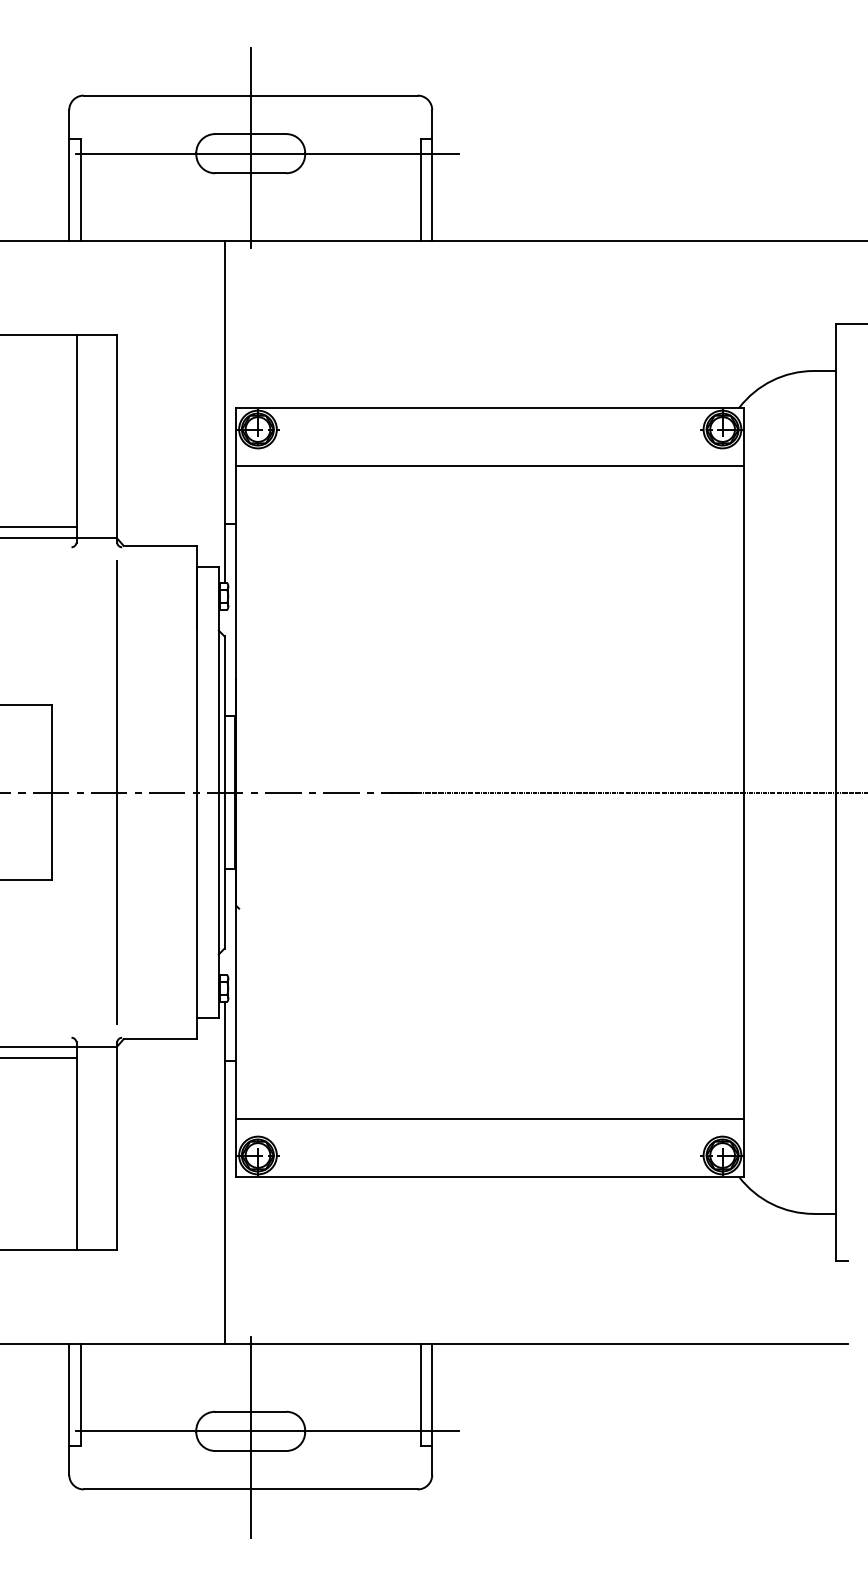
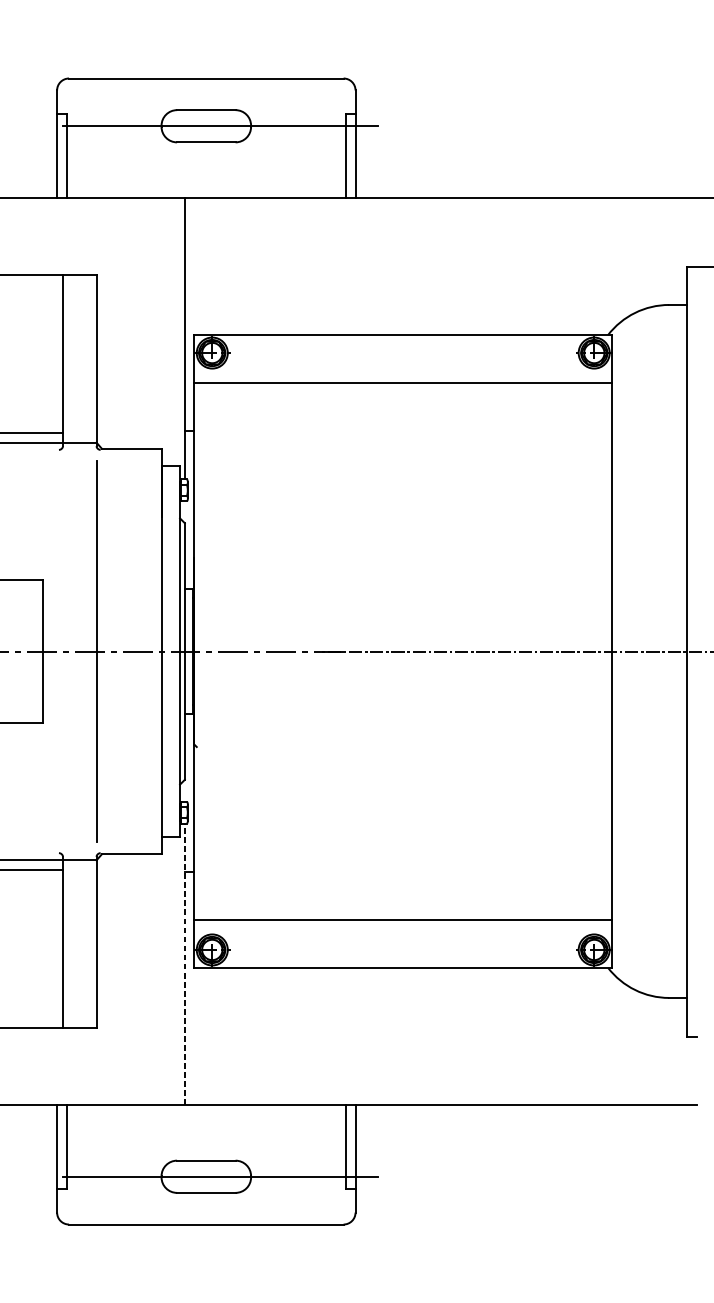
line: (250, 147) -> (206, 121), removed
line: (224, 1172) -> (184, 963), solid -> dashed
line: (250, 1437) -> (206, 1181), removed

